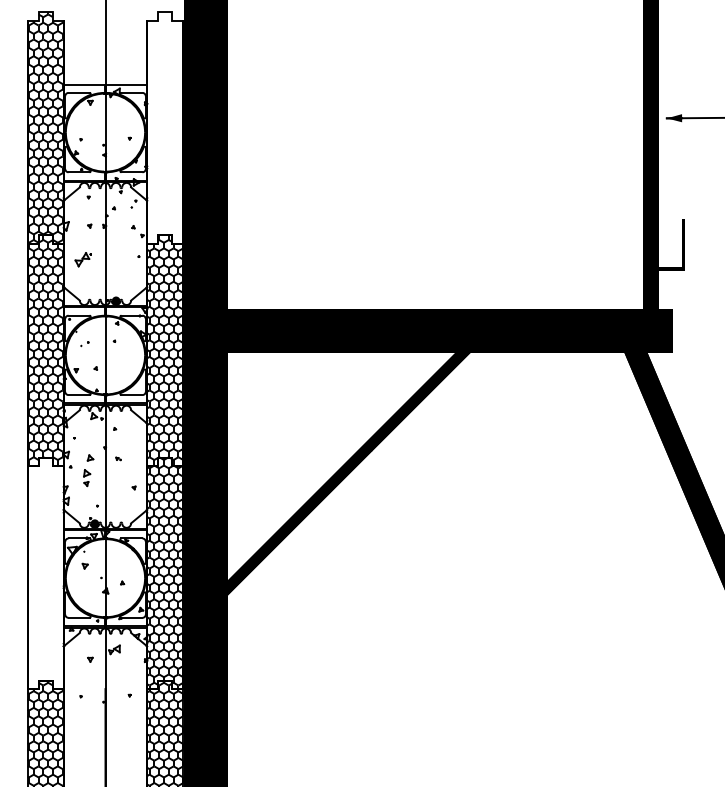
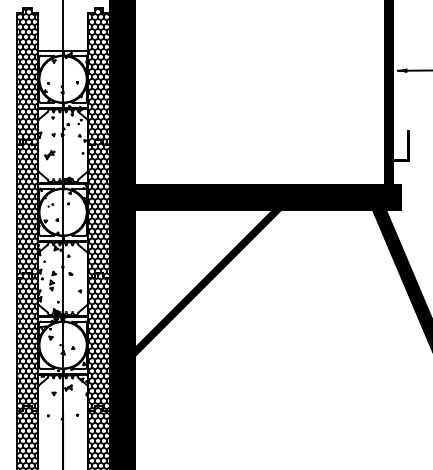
hatch: (164, 127) -> (98, 76), added
hatch: (45, 573) -> (27, 342), added

